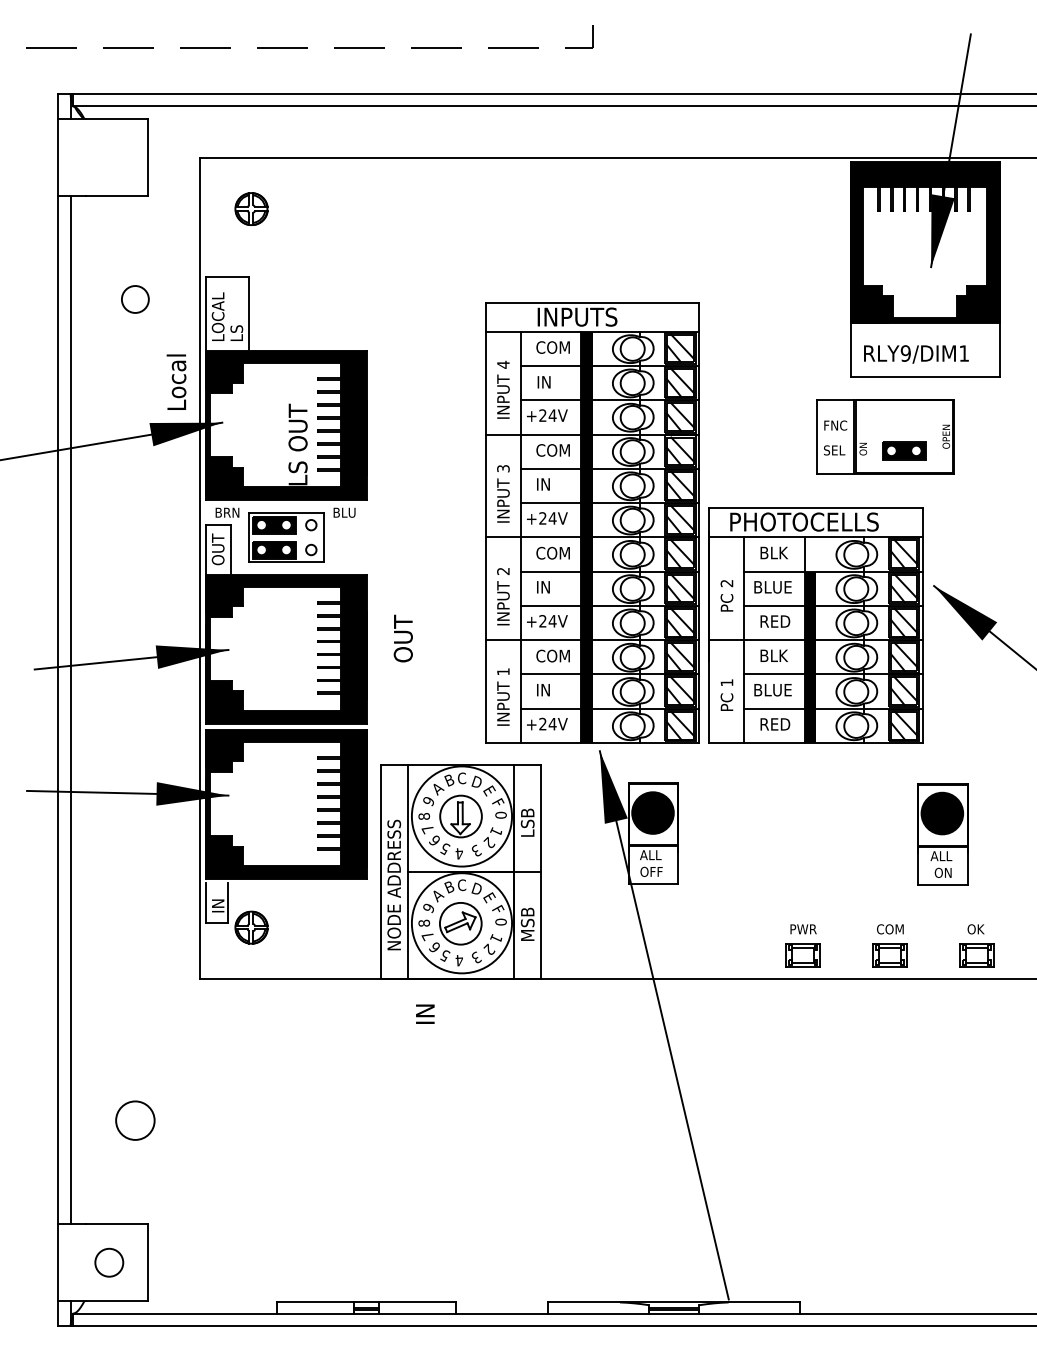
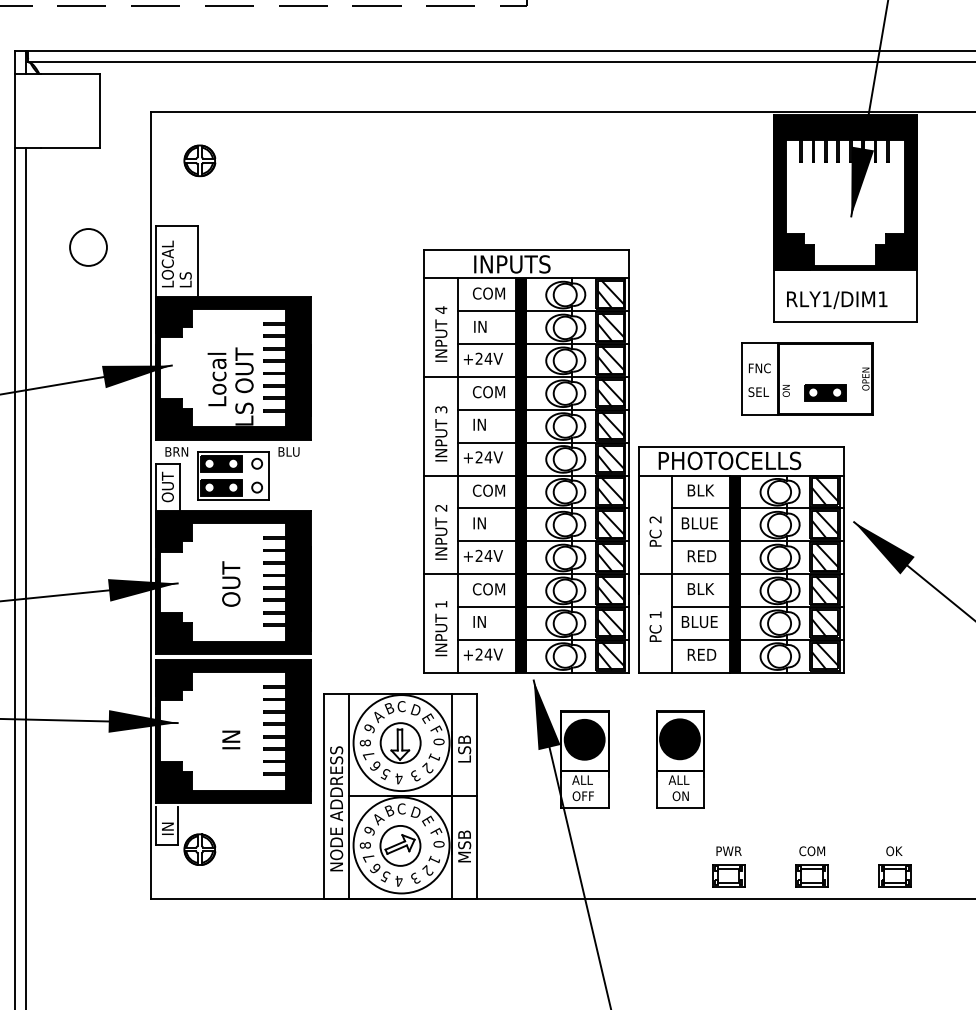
circle: (135, 299) -> (88, 247), size x1.43
text: (905, 353) -> (826, 299), RLY9/DIM1 -> RLY1/DIM1
text: (176, 381) -> (217, 378), moved
fill: (810, 554) -> (735, 491), added
text: (402, 638) -> (230, 583), moved
part: (942, 834) -> (680, 759), moved
text: (425, 1013) -> (231, 739), moved

